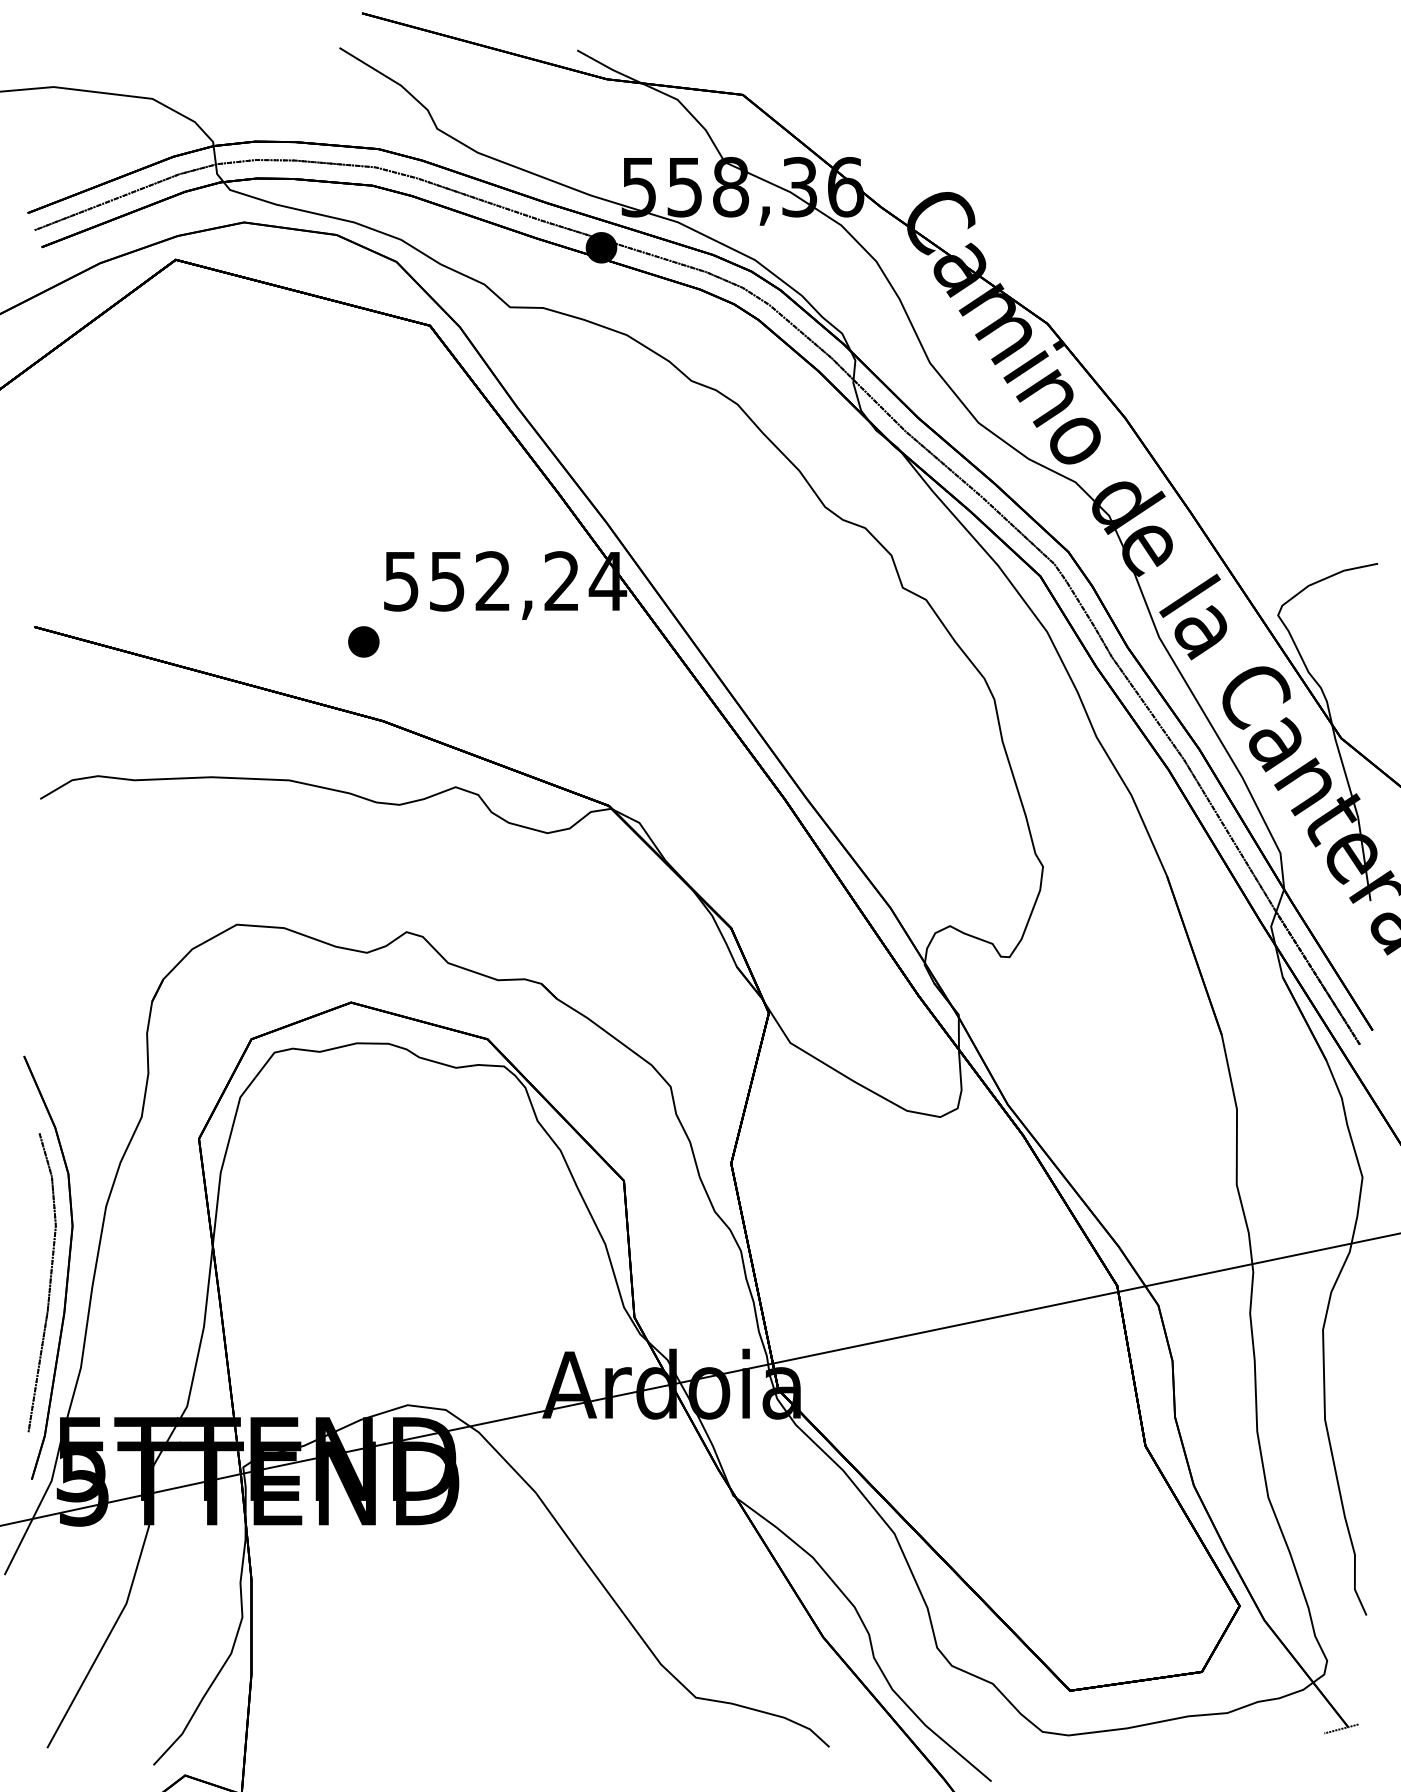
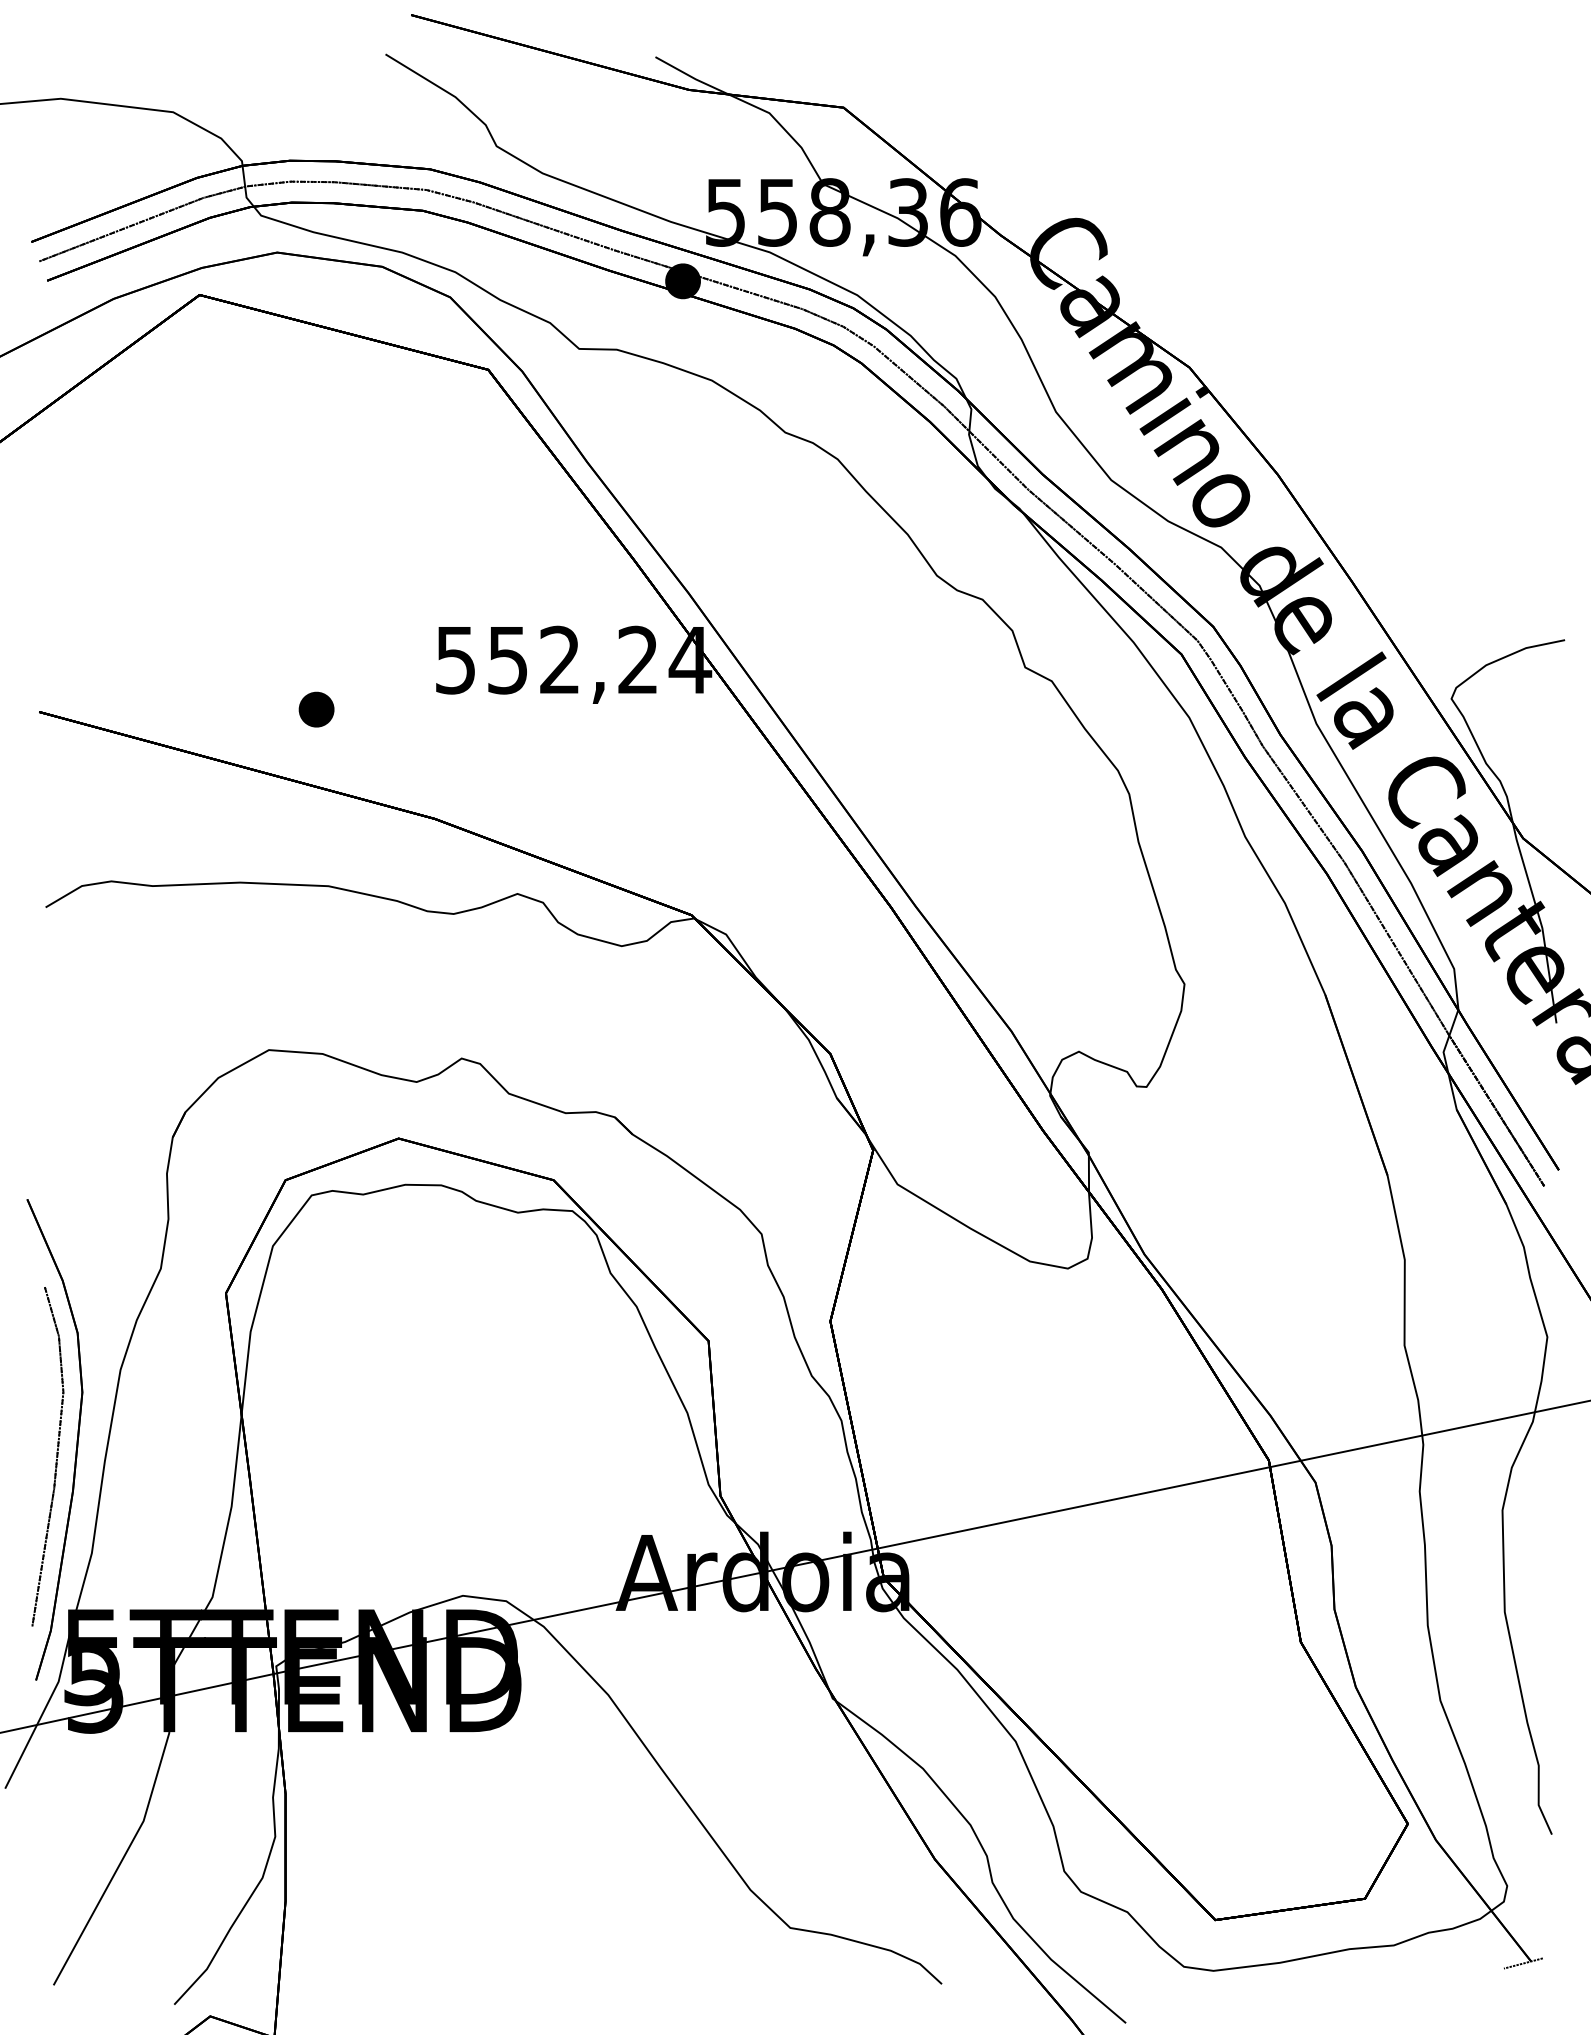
part: (363, 641) -> (316, 709), moved

